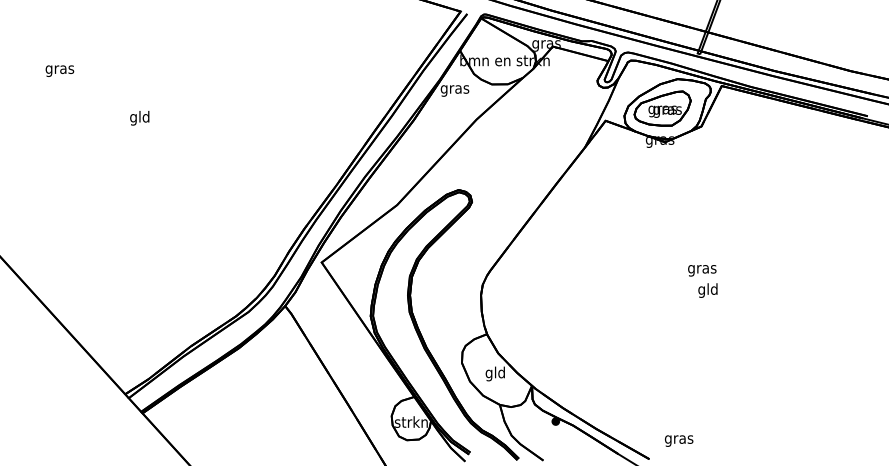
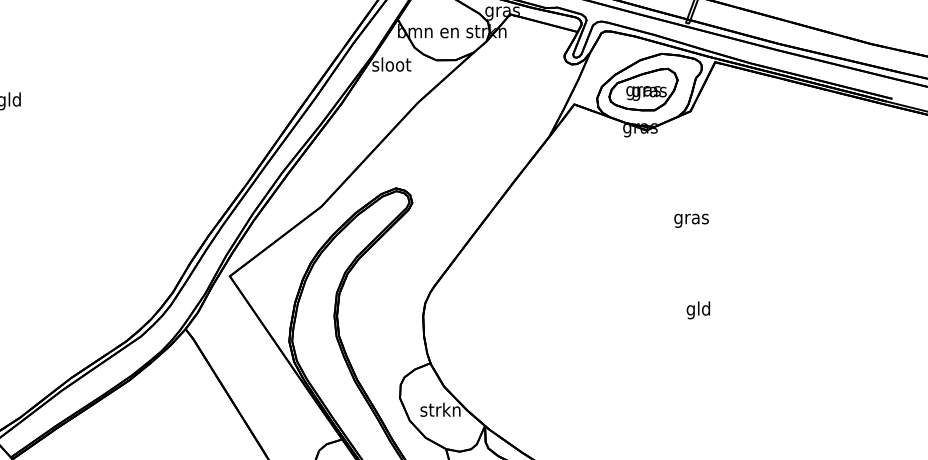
text: (455, 89) -> (392, 66), gras -> sloot
text: (702, 270) -> (691, 220), moved
text: (494, 373) -> (439, 410), gld -> strkn

